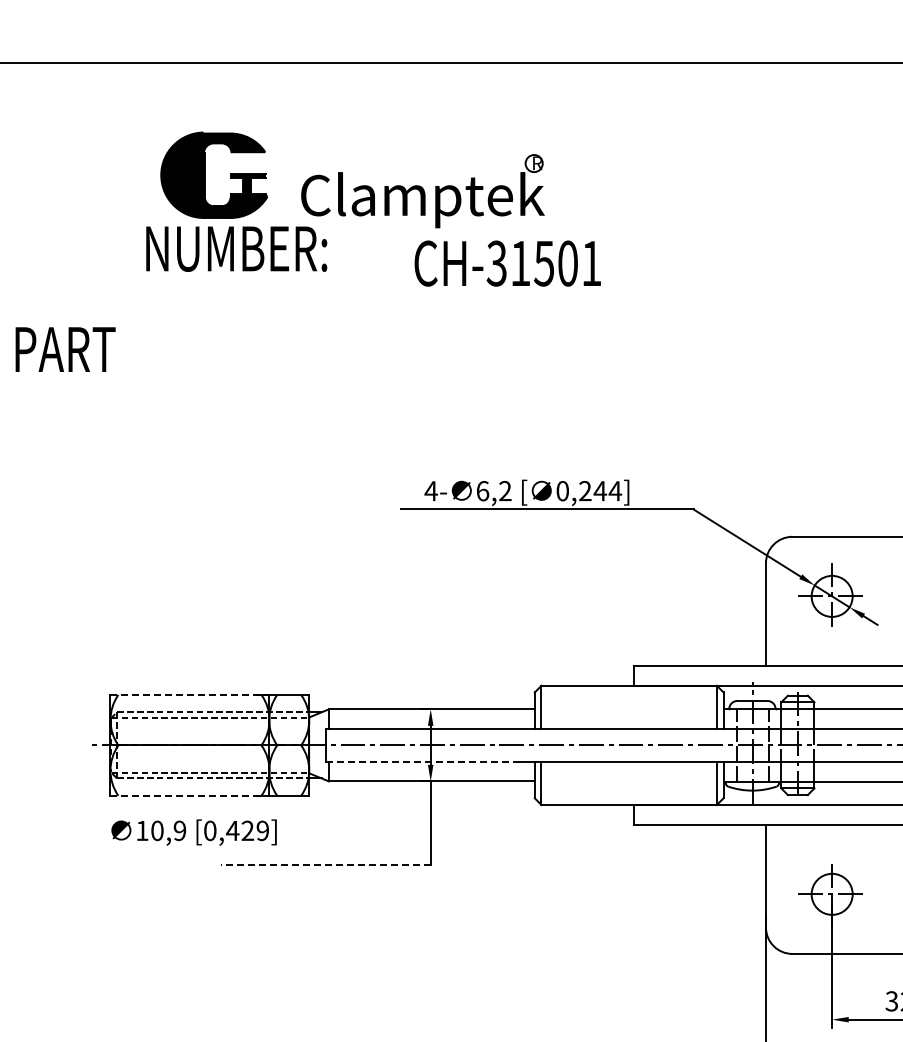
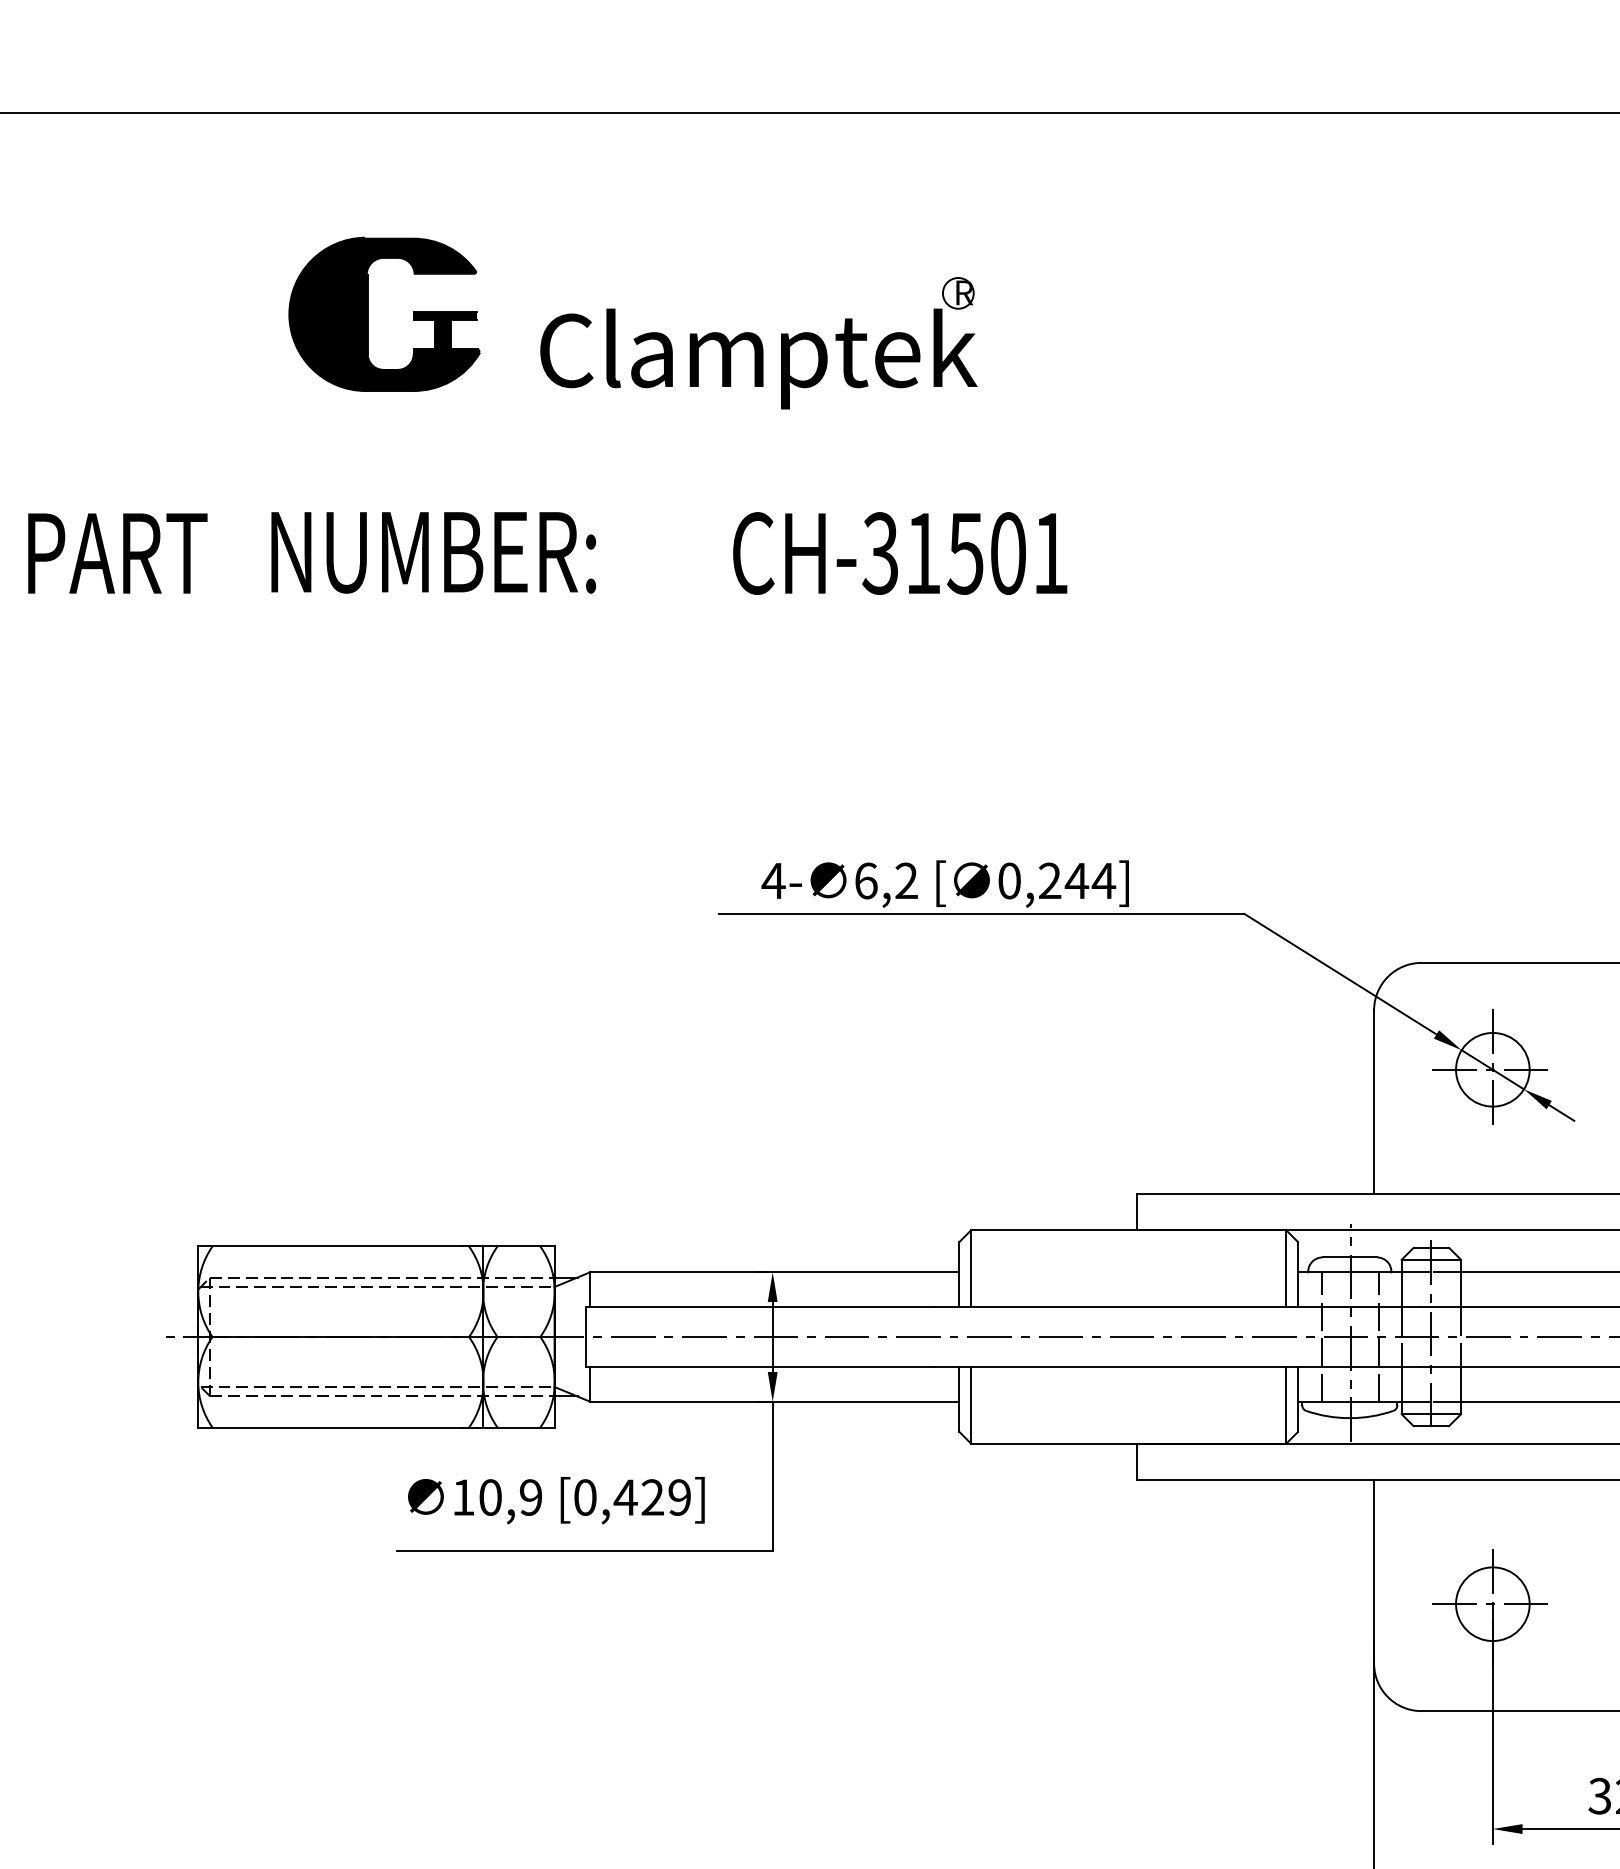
text: (236, 248) -> (433, 551), moved
text: (507, 263) -> (899, 553), moved
text: (65, 349) -> (117, 553), moved
line: (190, 694) -> (341, 1245), dashed -> solid
line: (422, 761) -> (757, 1365), dashed -> solid
line: (190, 795) -> (341, 1426), dashed -> solid
text: (193, 832) -> (555, 1500), moved
line: (326, 864) -> (585, 1550), dashed -> solid

